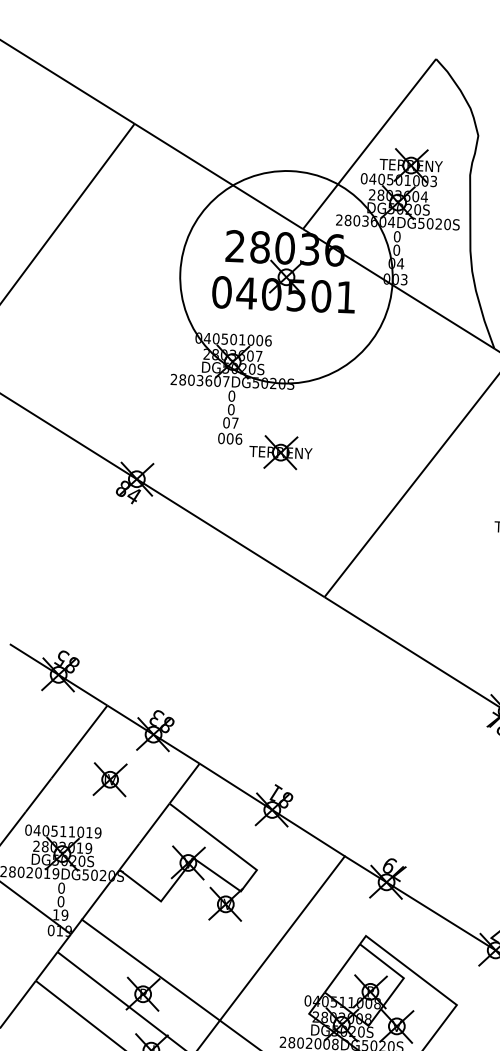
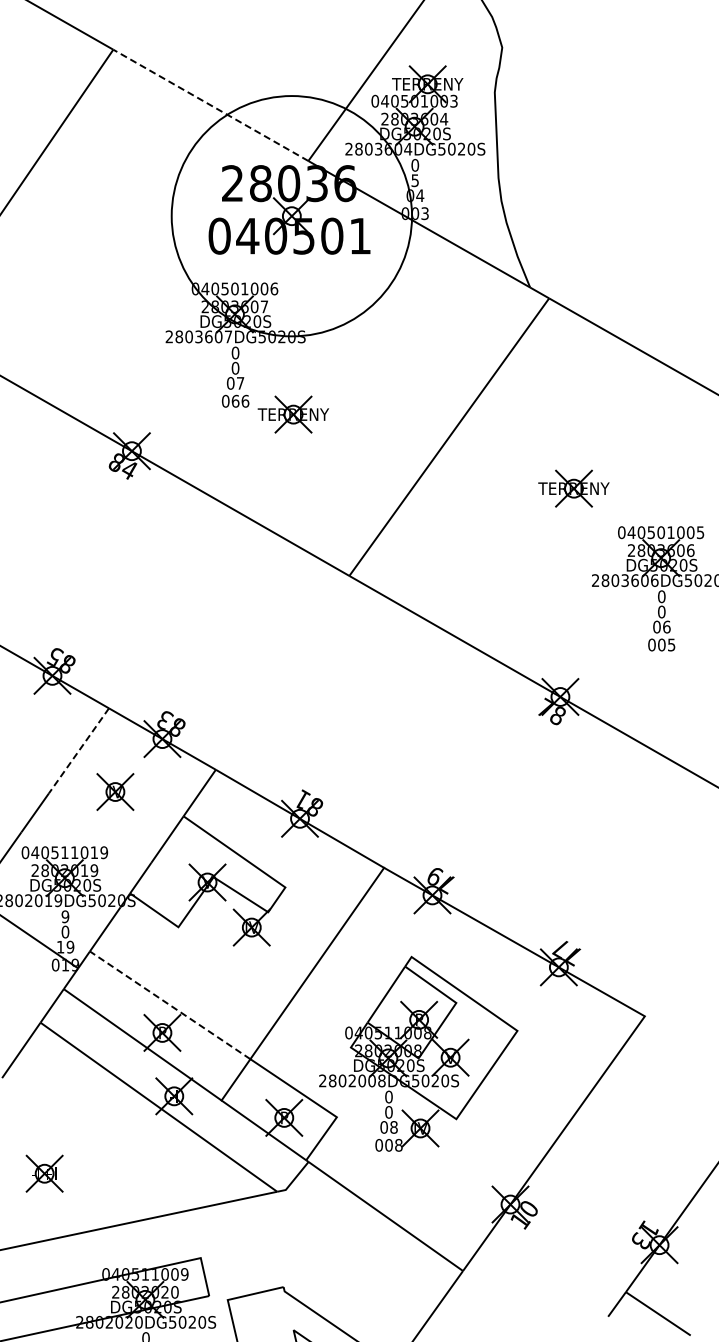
line: (218, 176) -> (210, 105), solid -> dashed
text: (396, 250) -> (415, 180), 0 -> 5
text: (230, 438) -> (235, 400), 006 -> 066
line: (78, 742) -> (78, 751), solid -> dashed
text: (61, 887) -> (65, 916), 0 -> 9
line: (151, 970) -> (170, 1005), solid -> dashed

